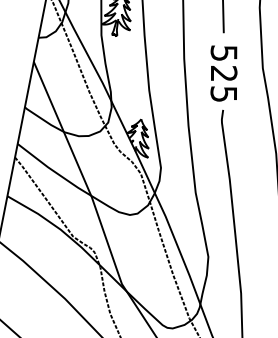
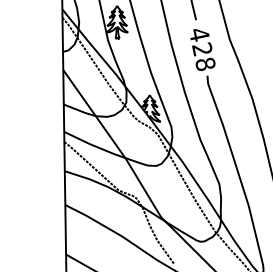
text: (223, 73) -> (202, 49), 525 -> 428

